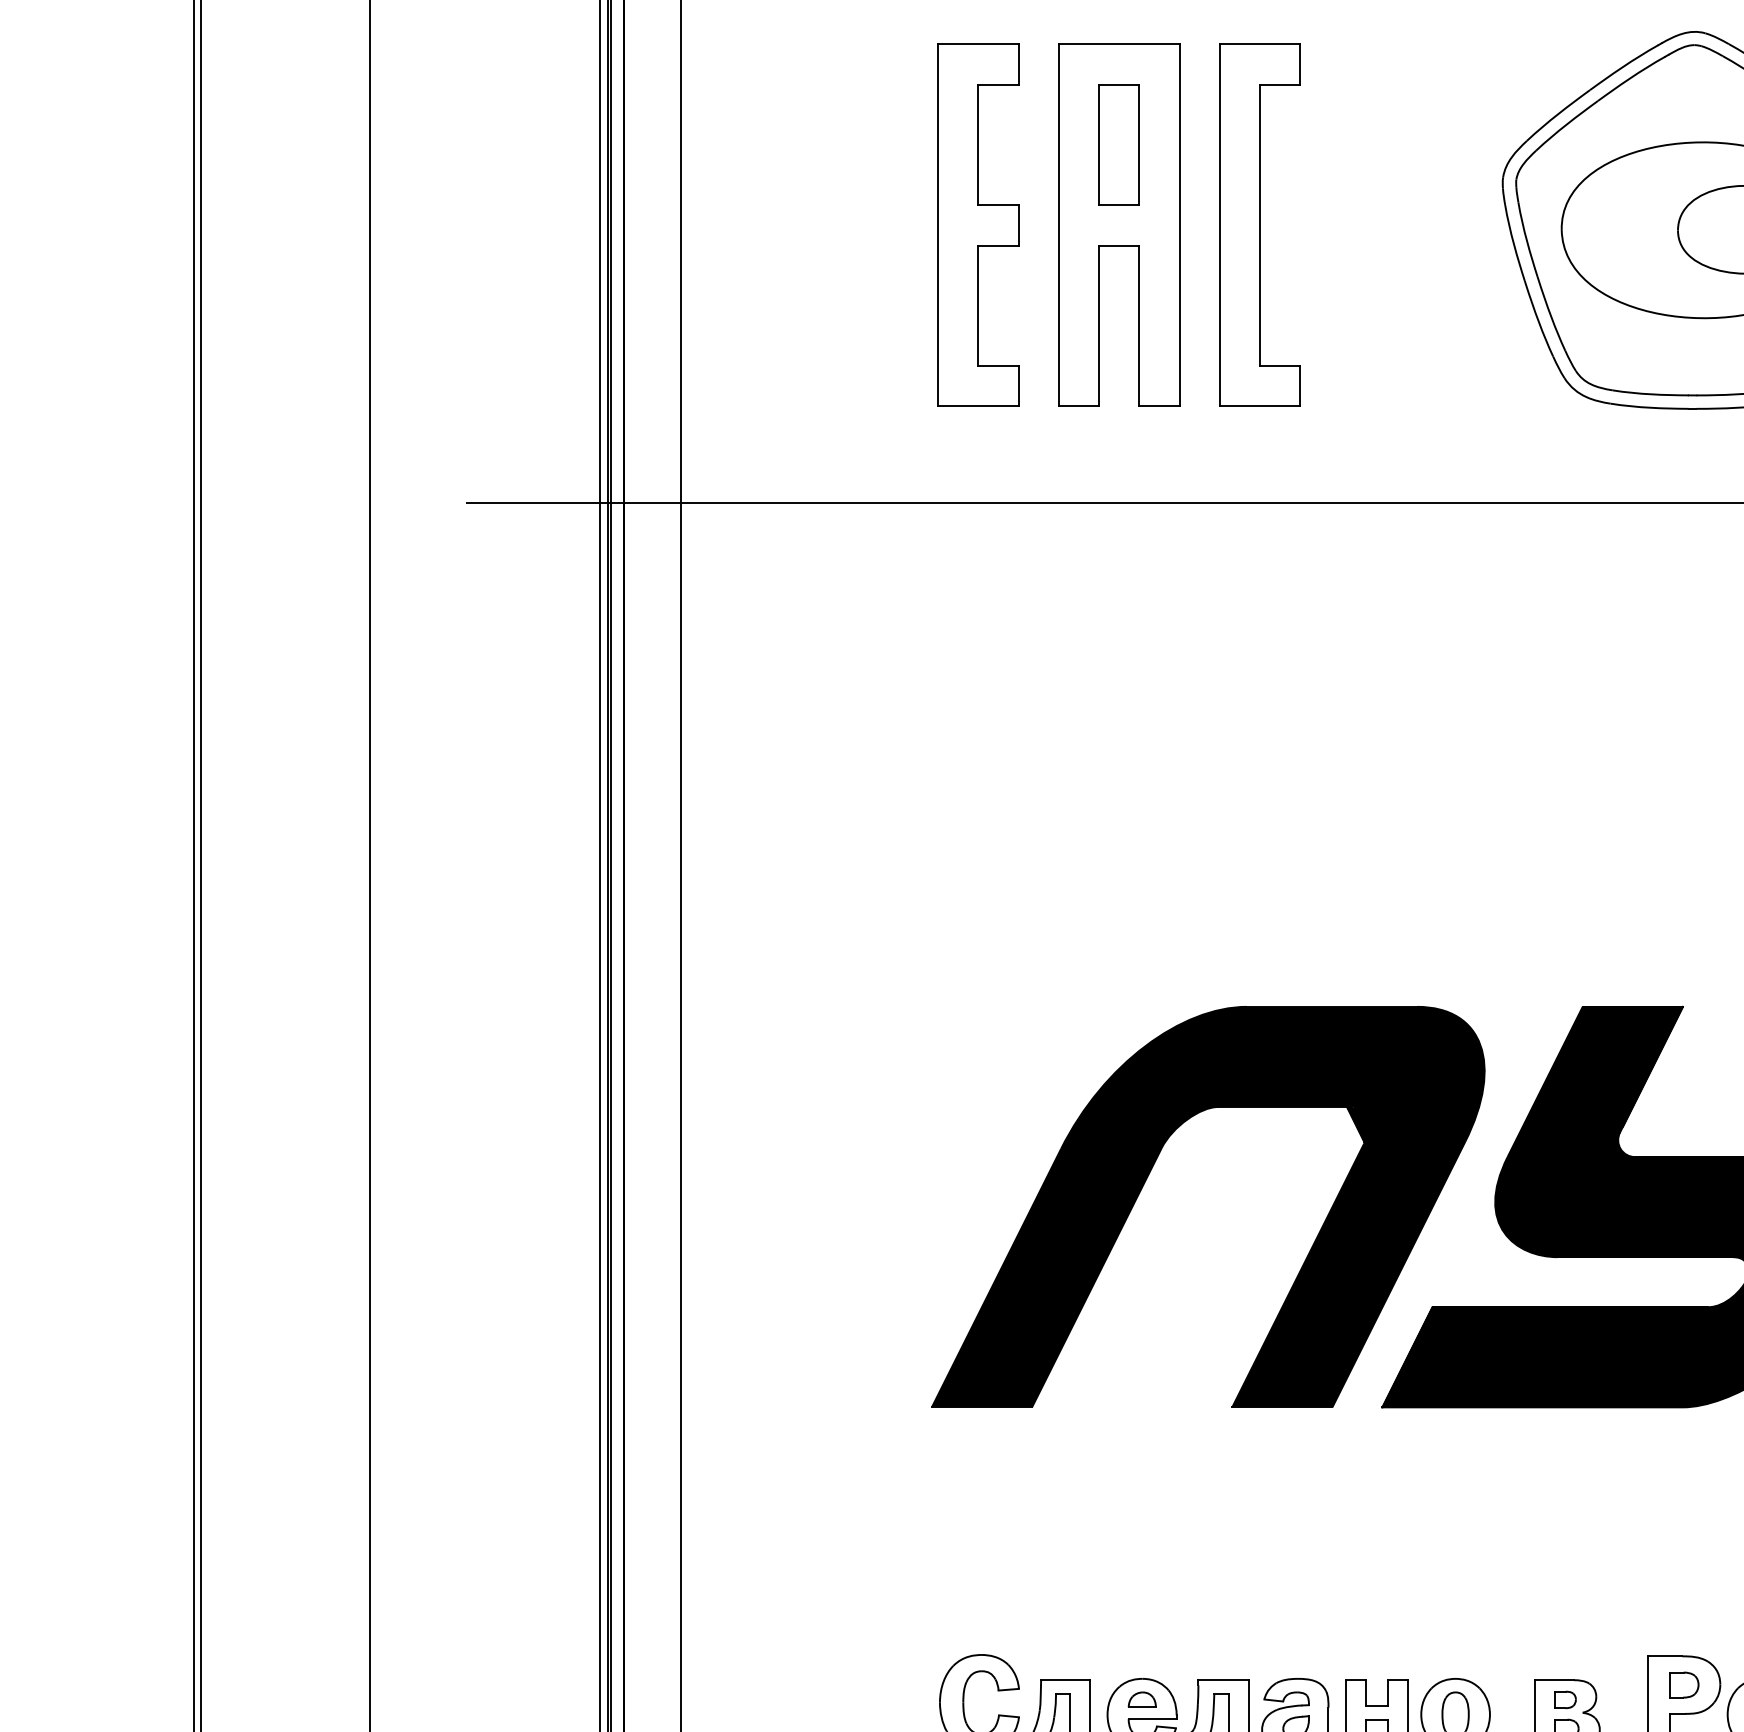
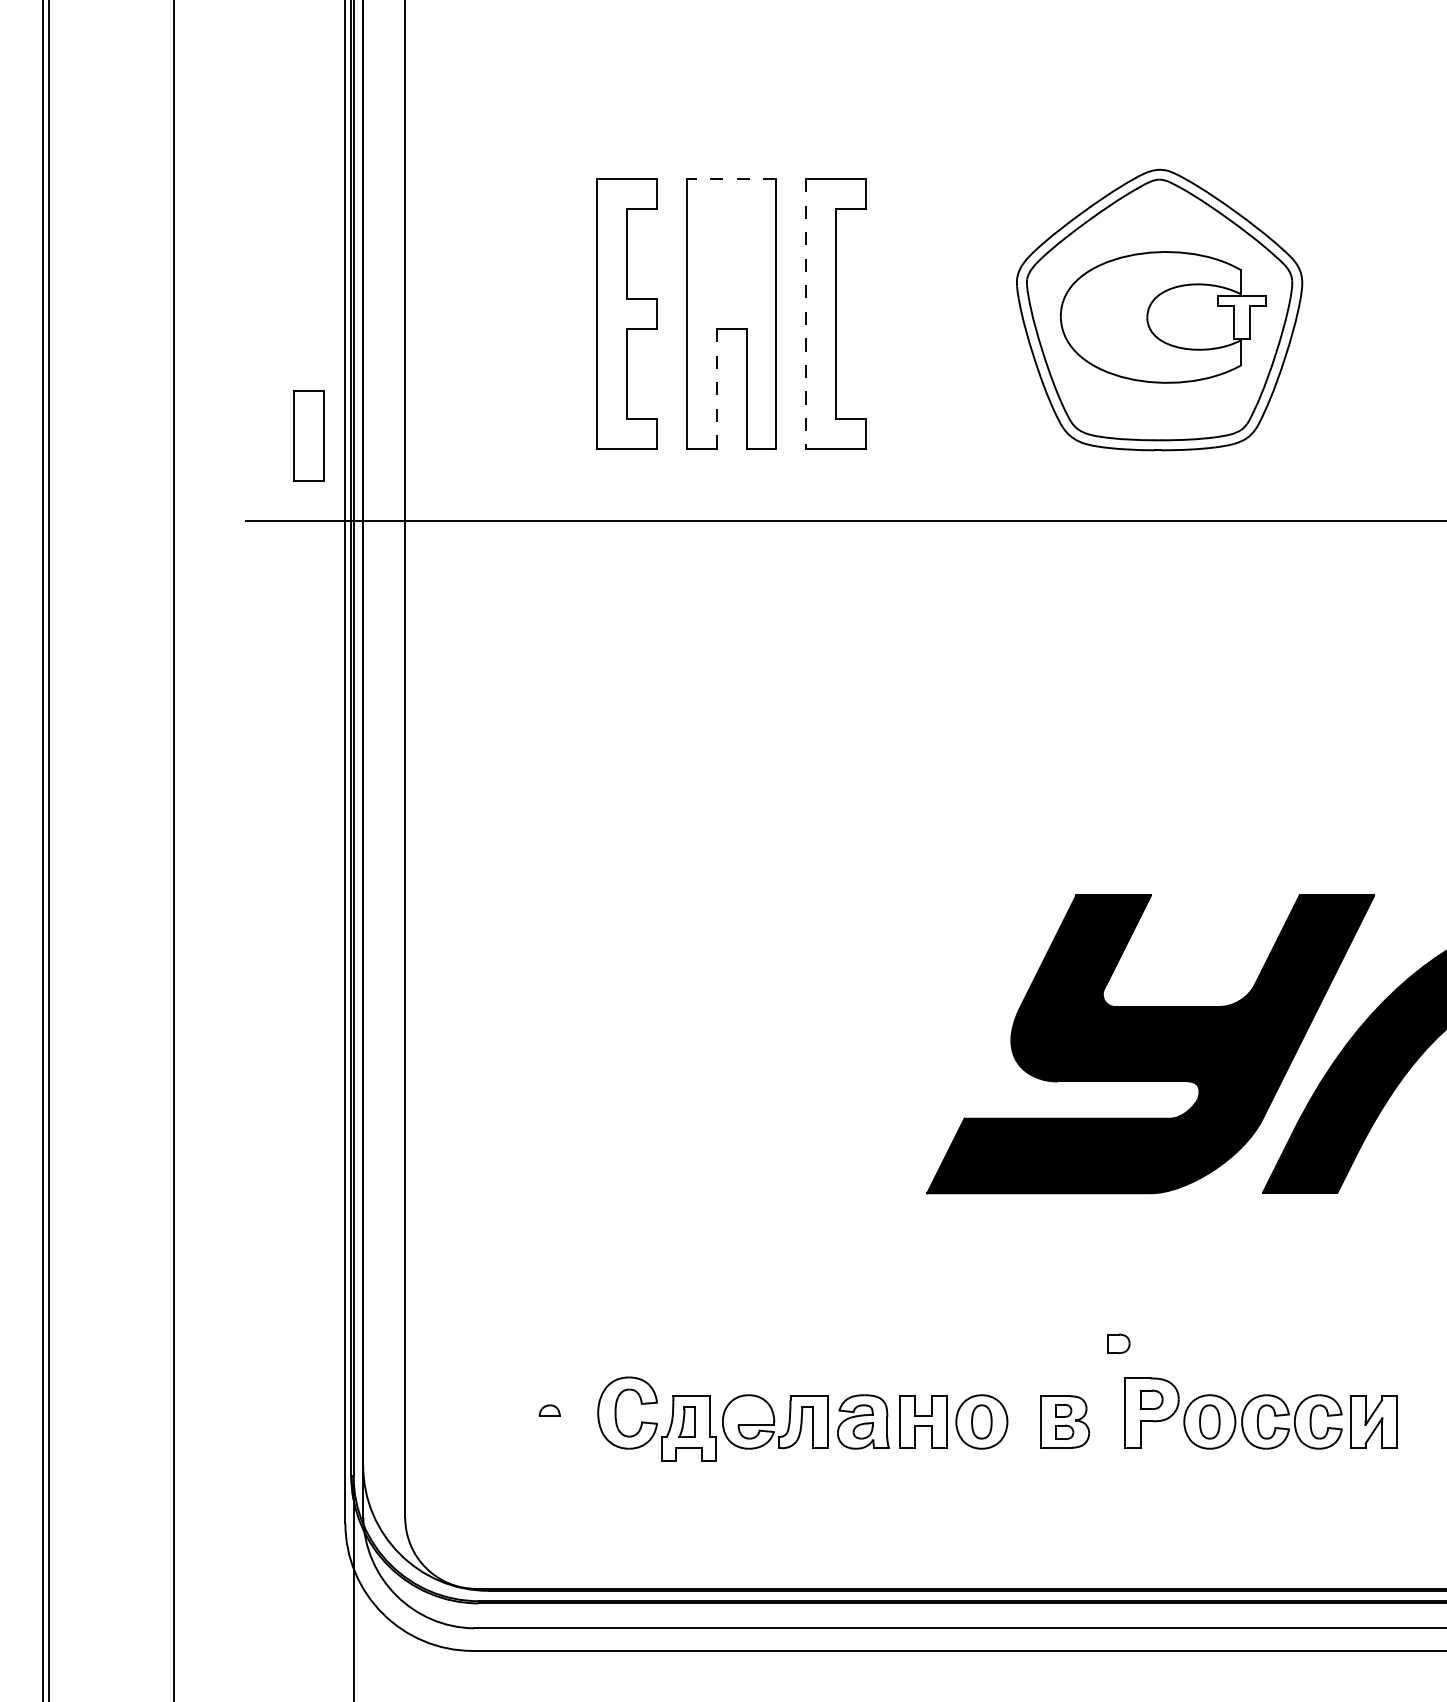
line: (1119, 44) -> (731, 179), solid -> dashed
part: (1119, 144) -> (308, 435), moved
line: (1219, 224) -> (806, 313), solid -> dashed
line: (1098, 325) -> (716, 388), solid -> dashed
part: (1148, 1177) -> (753, 1022), removed
part: (1639, 1609) -> (1118, 1343), added
part: (1141, 1699) -> (549, 1410), moved

